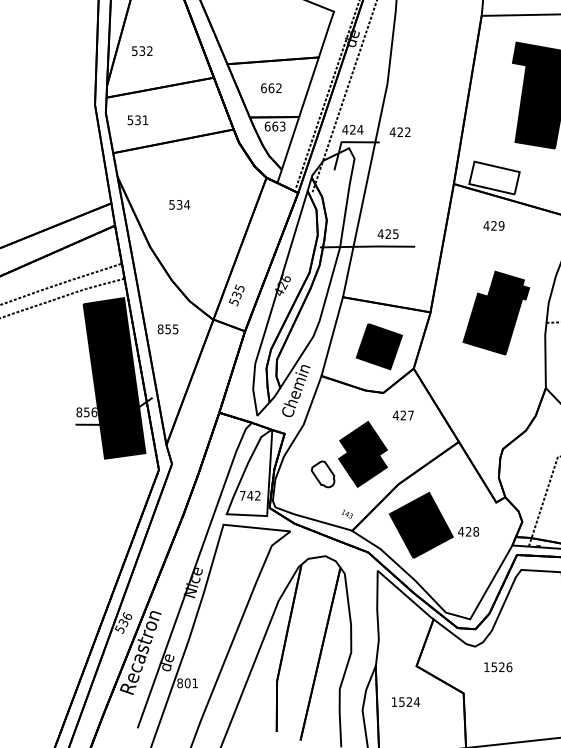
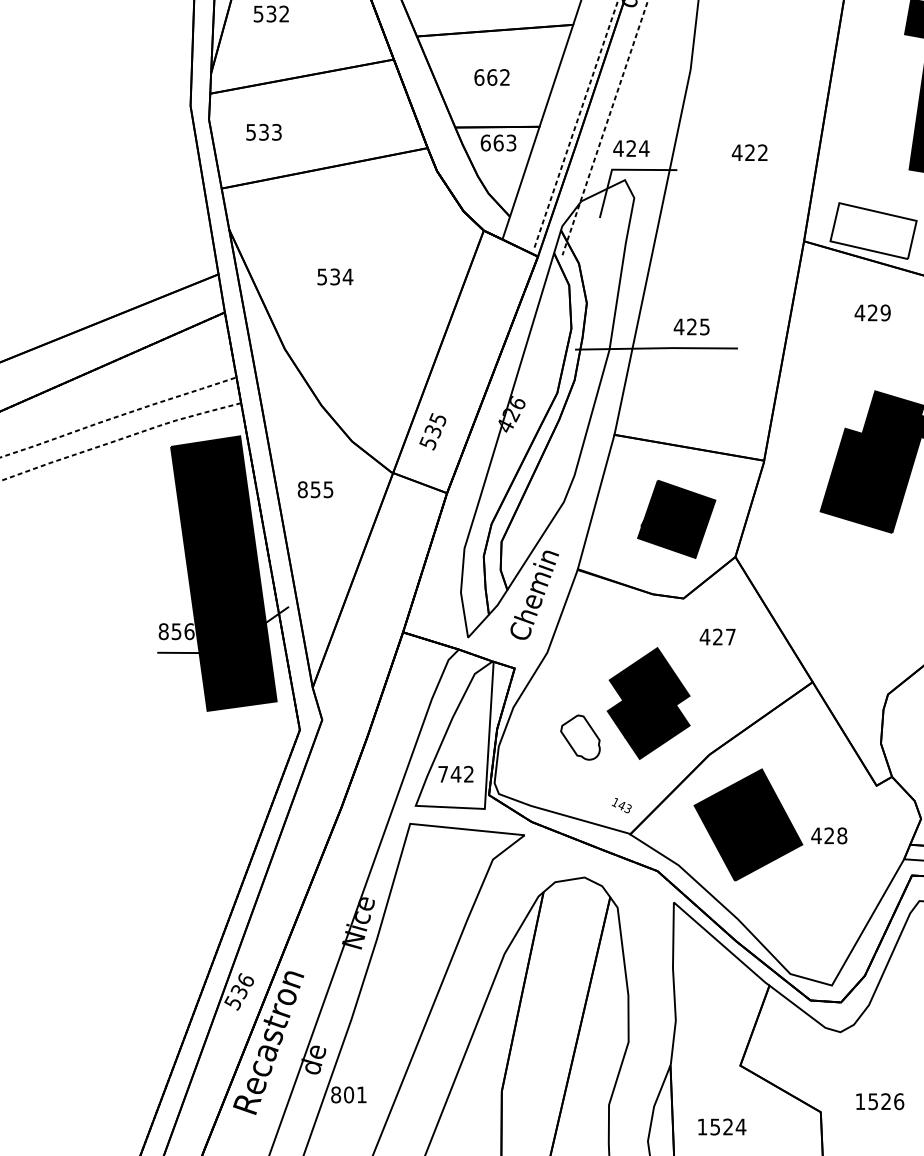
text: (145, 120) -> (276, 132), 531 -> 533
text: (399, 131) -> (748, 151), moved
text: (498, 667) -> (880, 1102), moved

